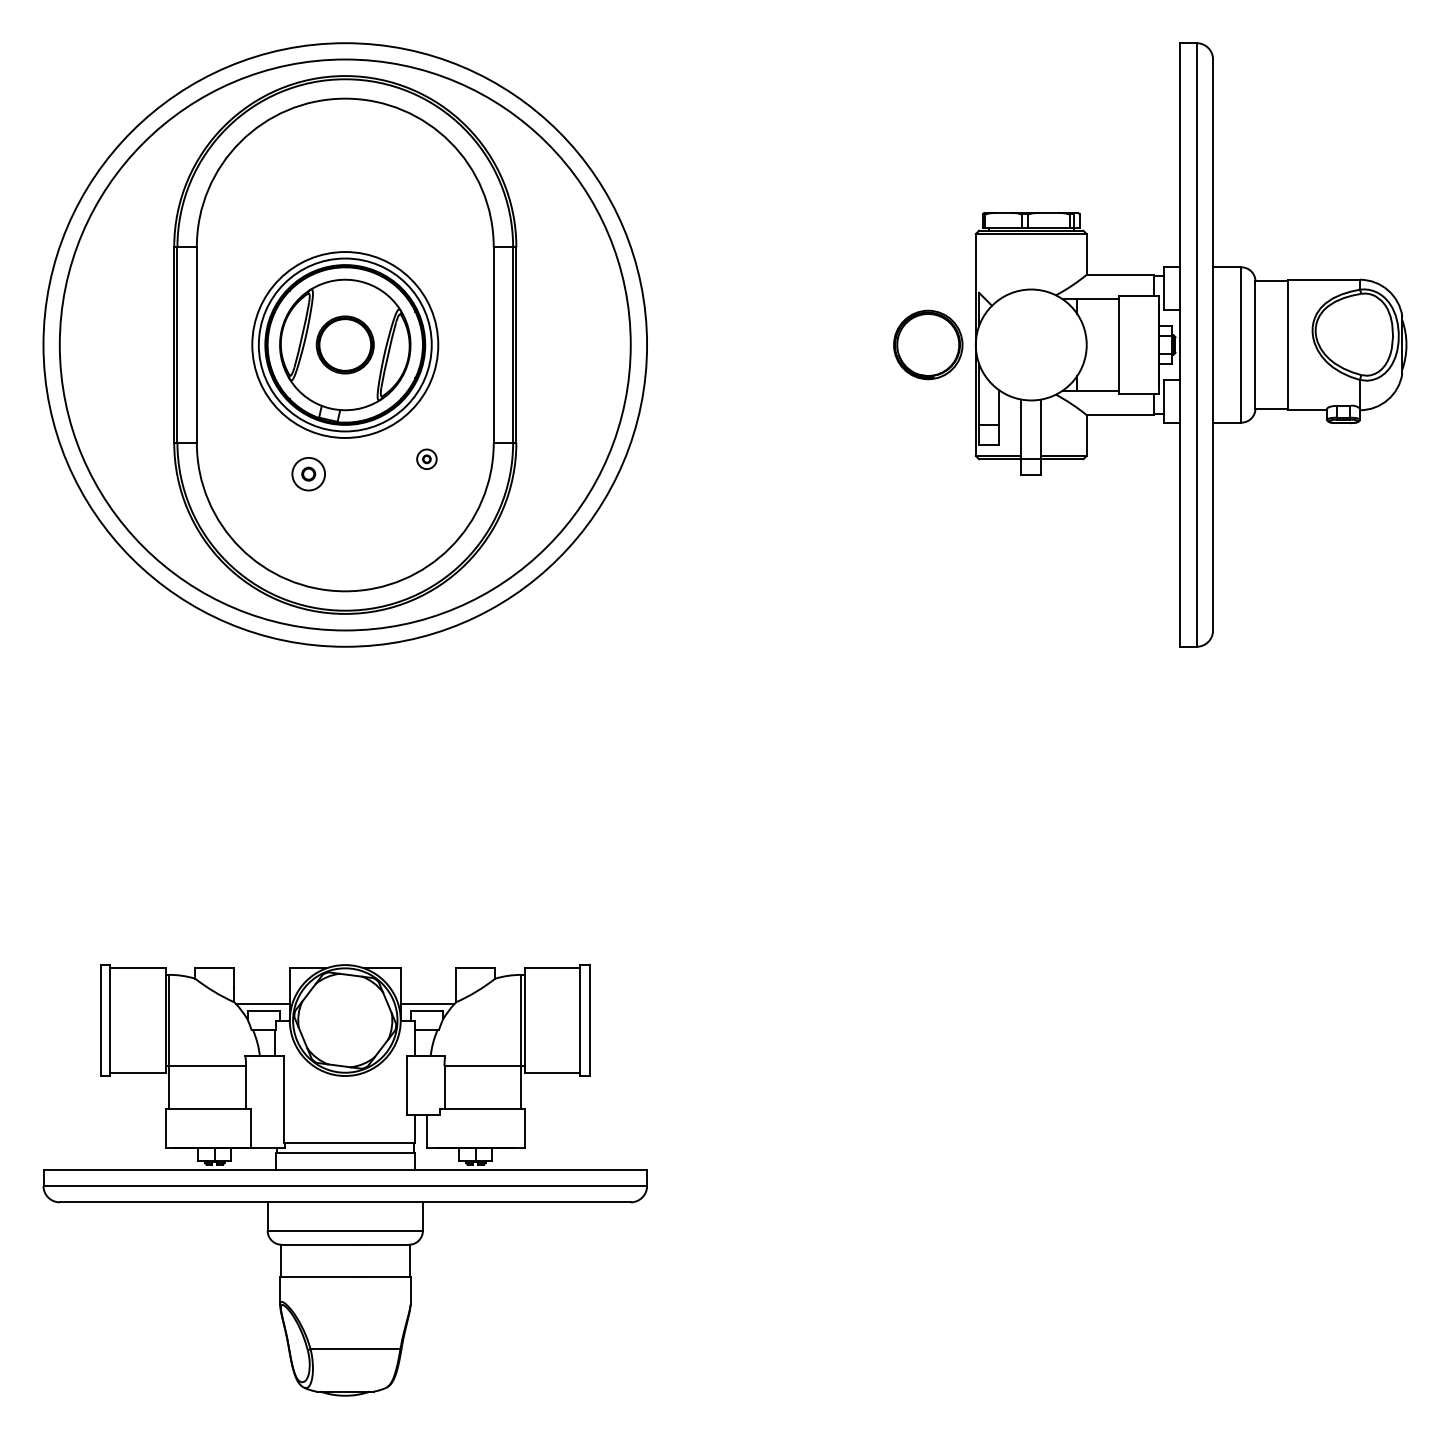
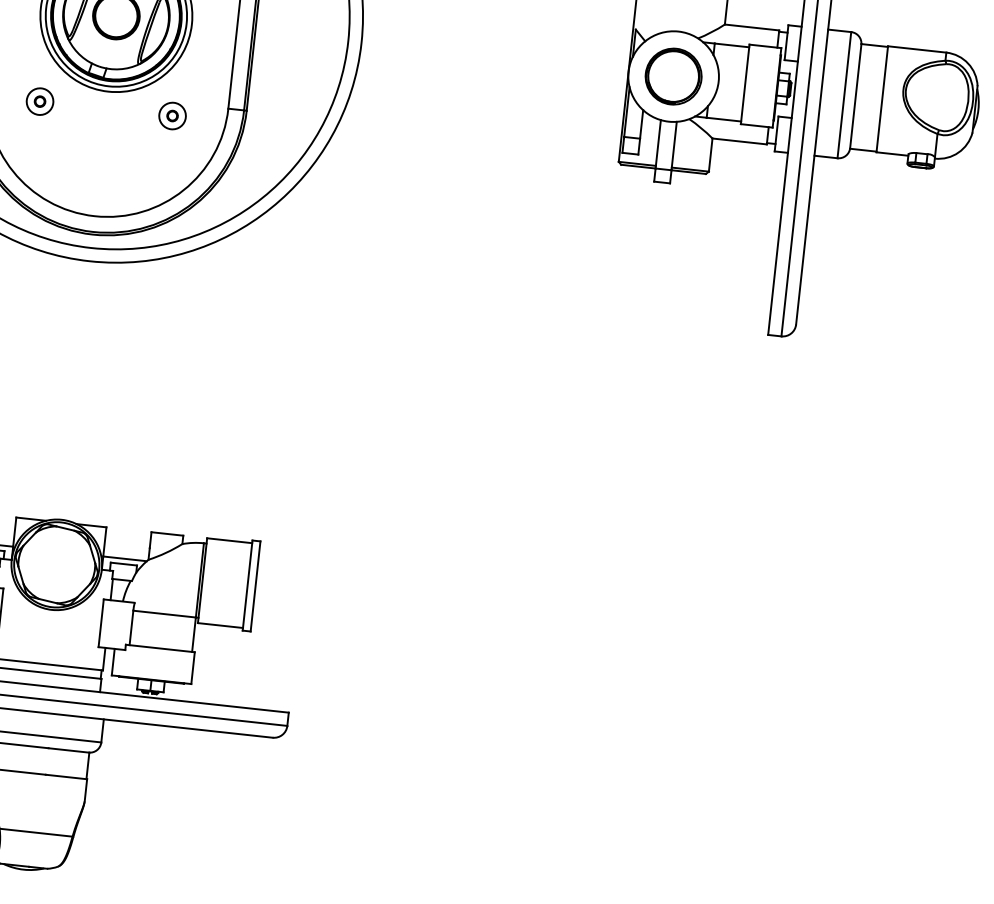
part: (928, 344) -> (673, 76), moved
part: (426, 459) -> (172, 116), size x1.67
part: (308, 474) -> (39, 101), moved

